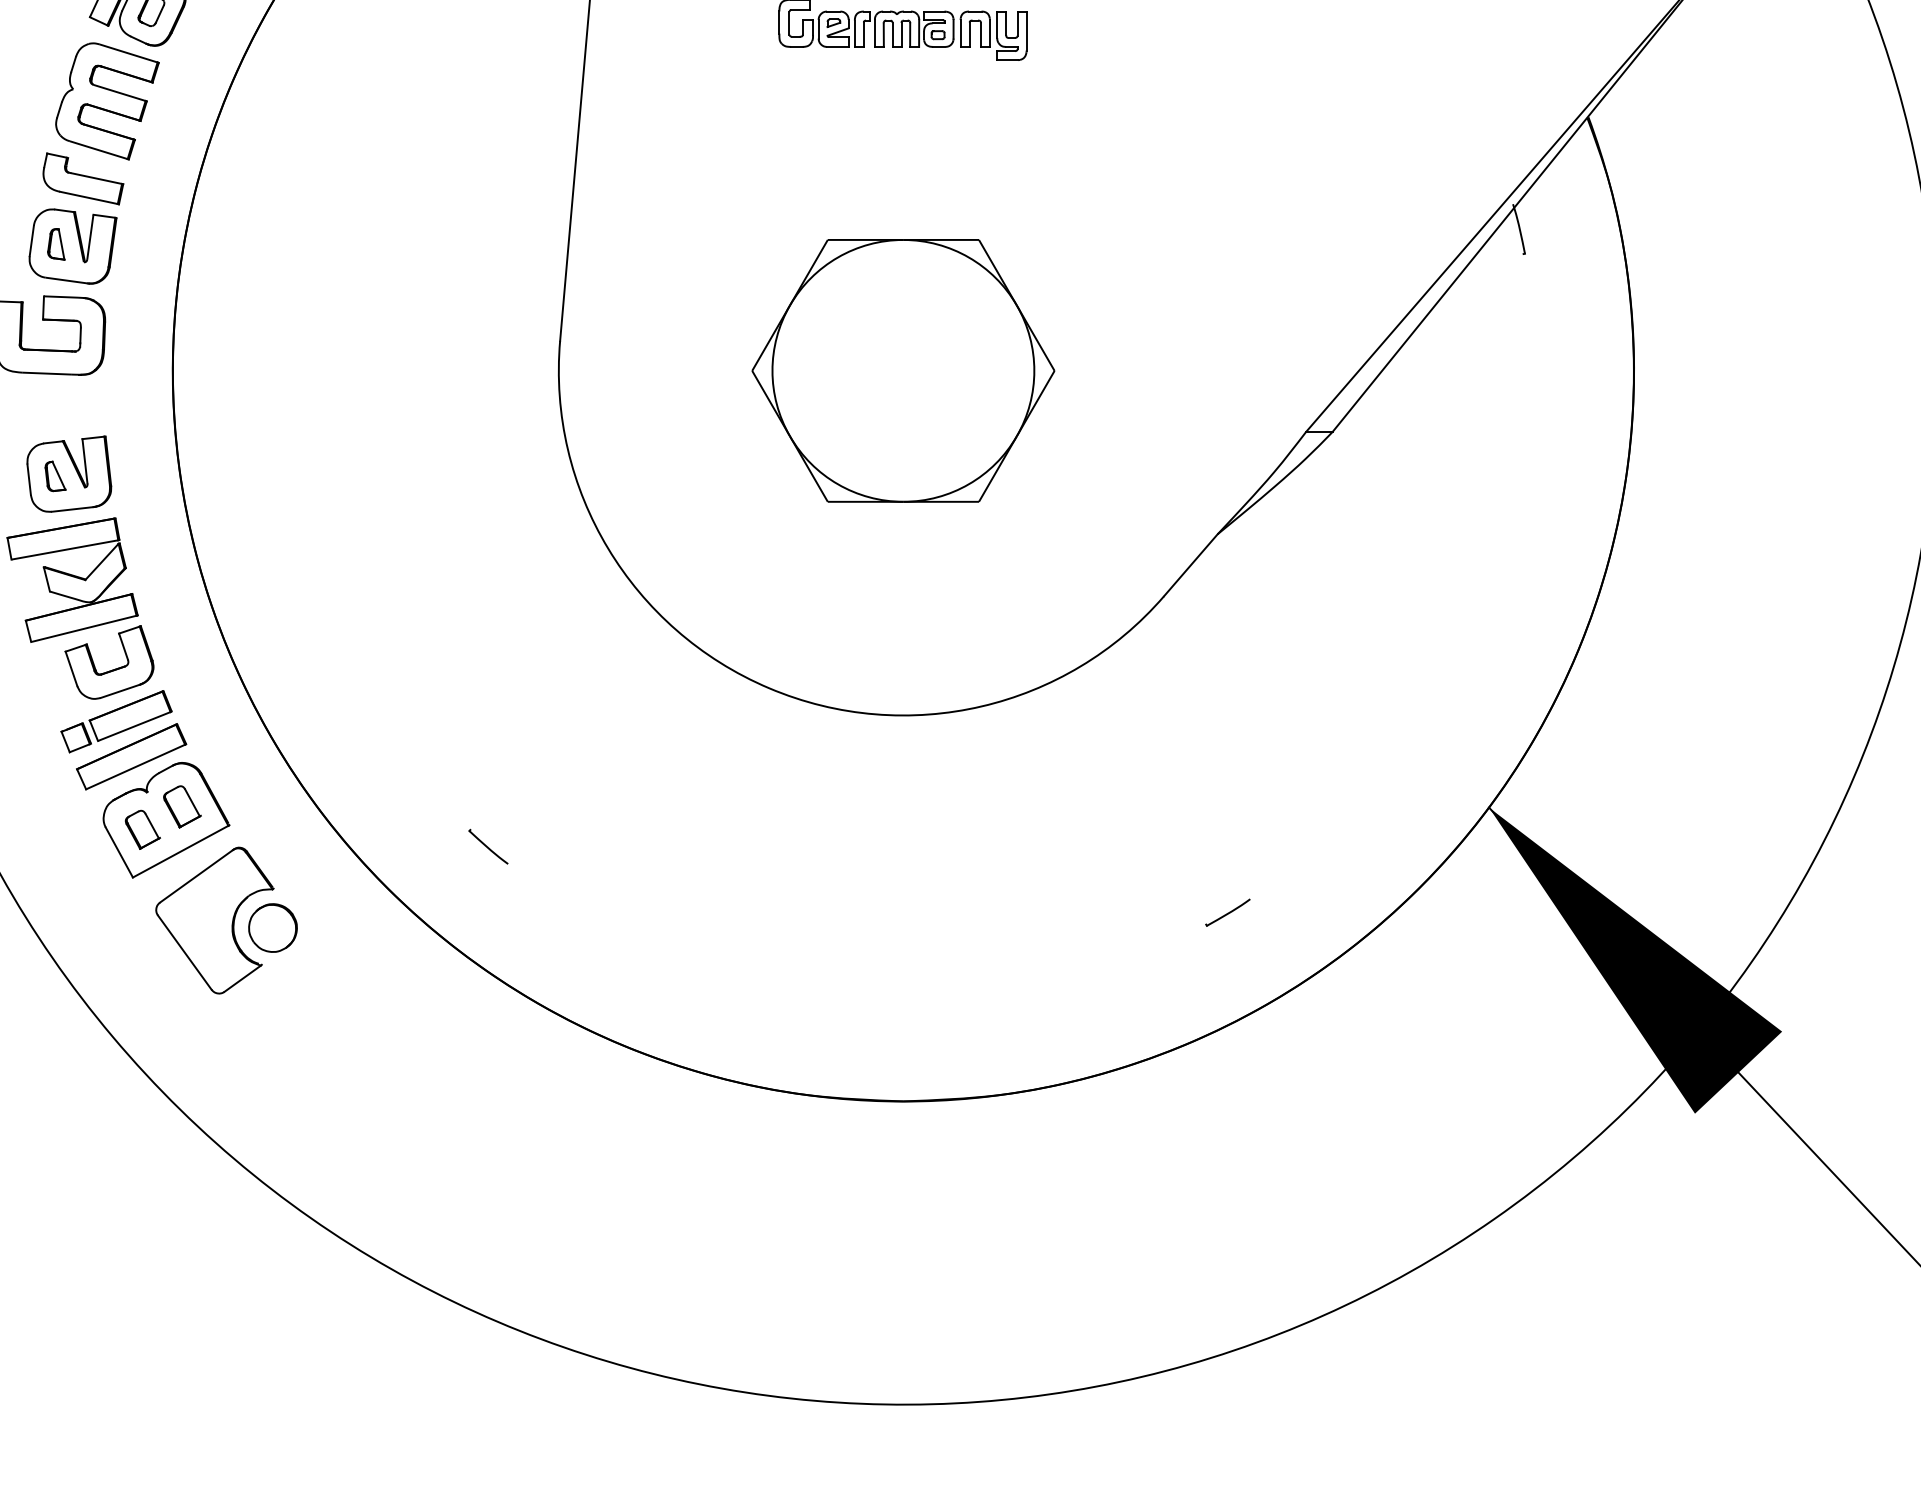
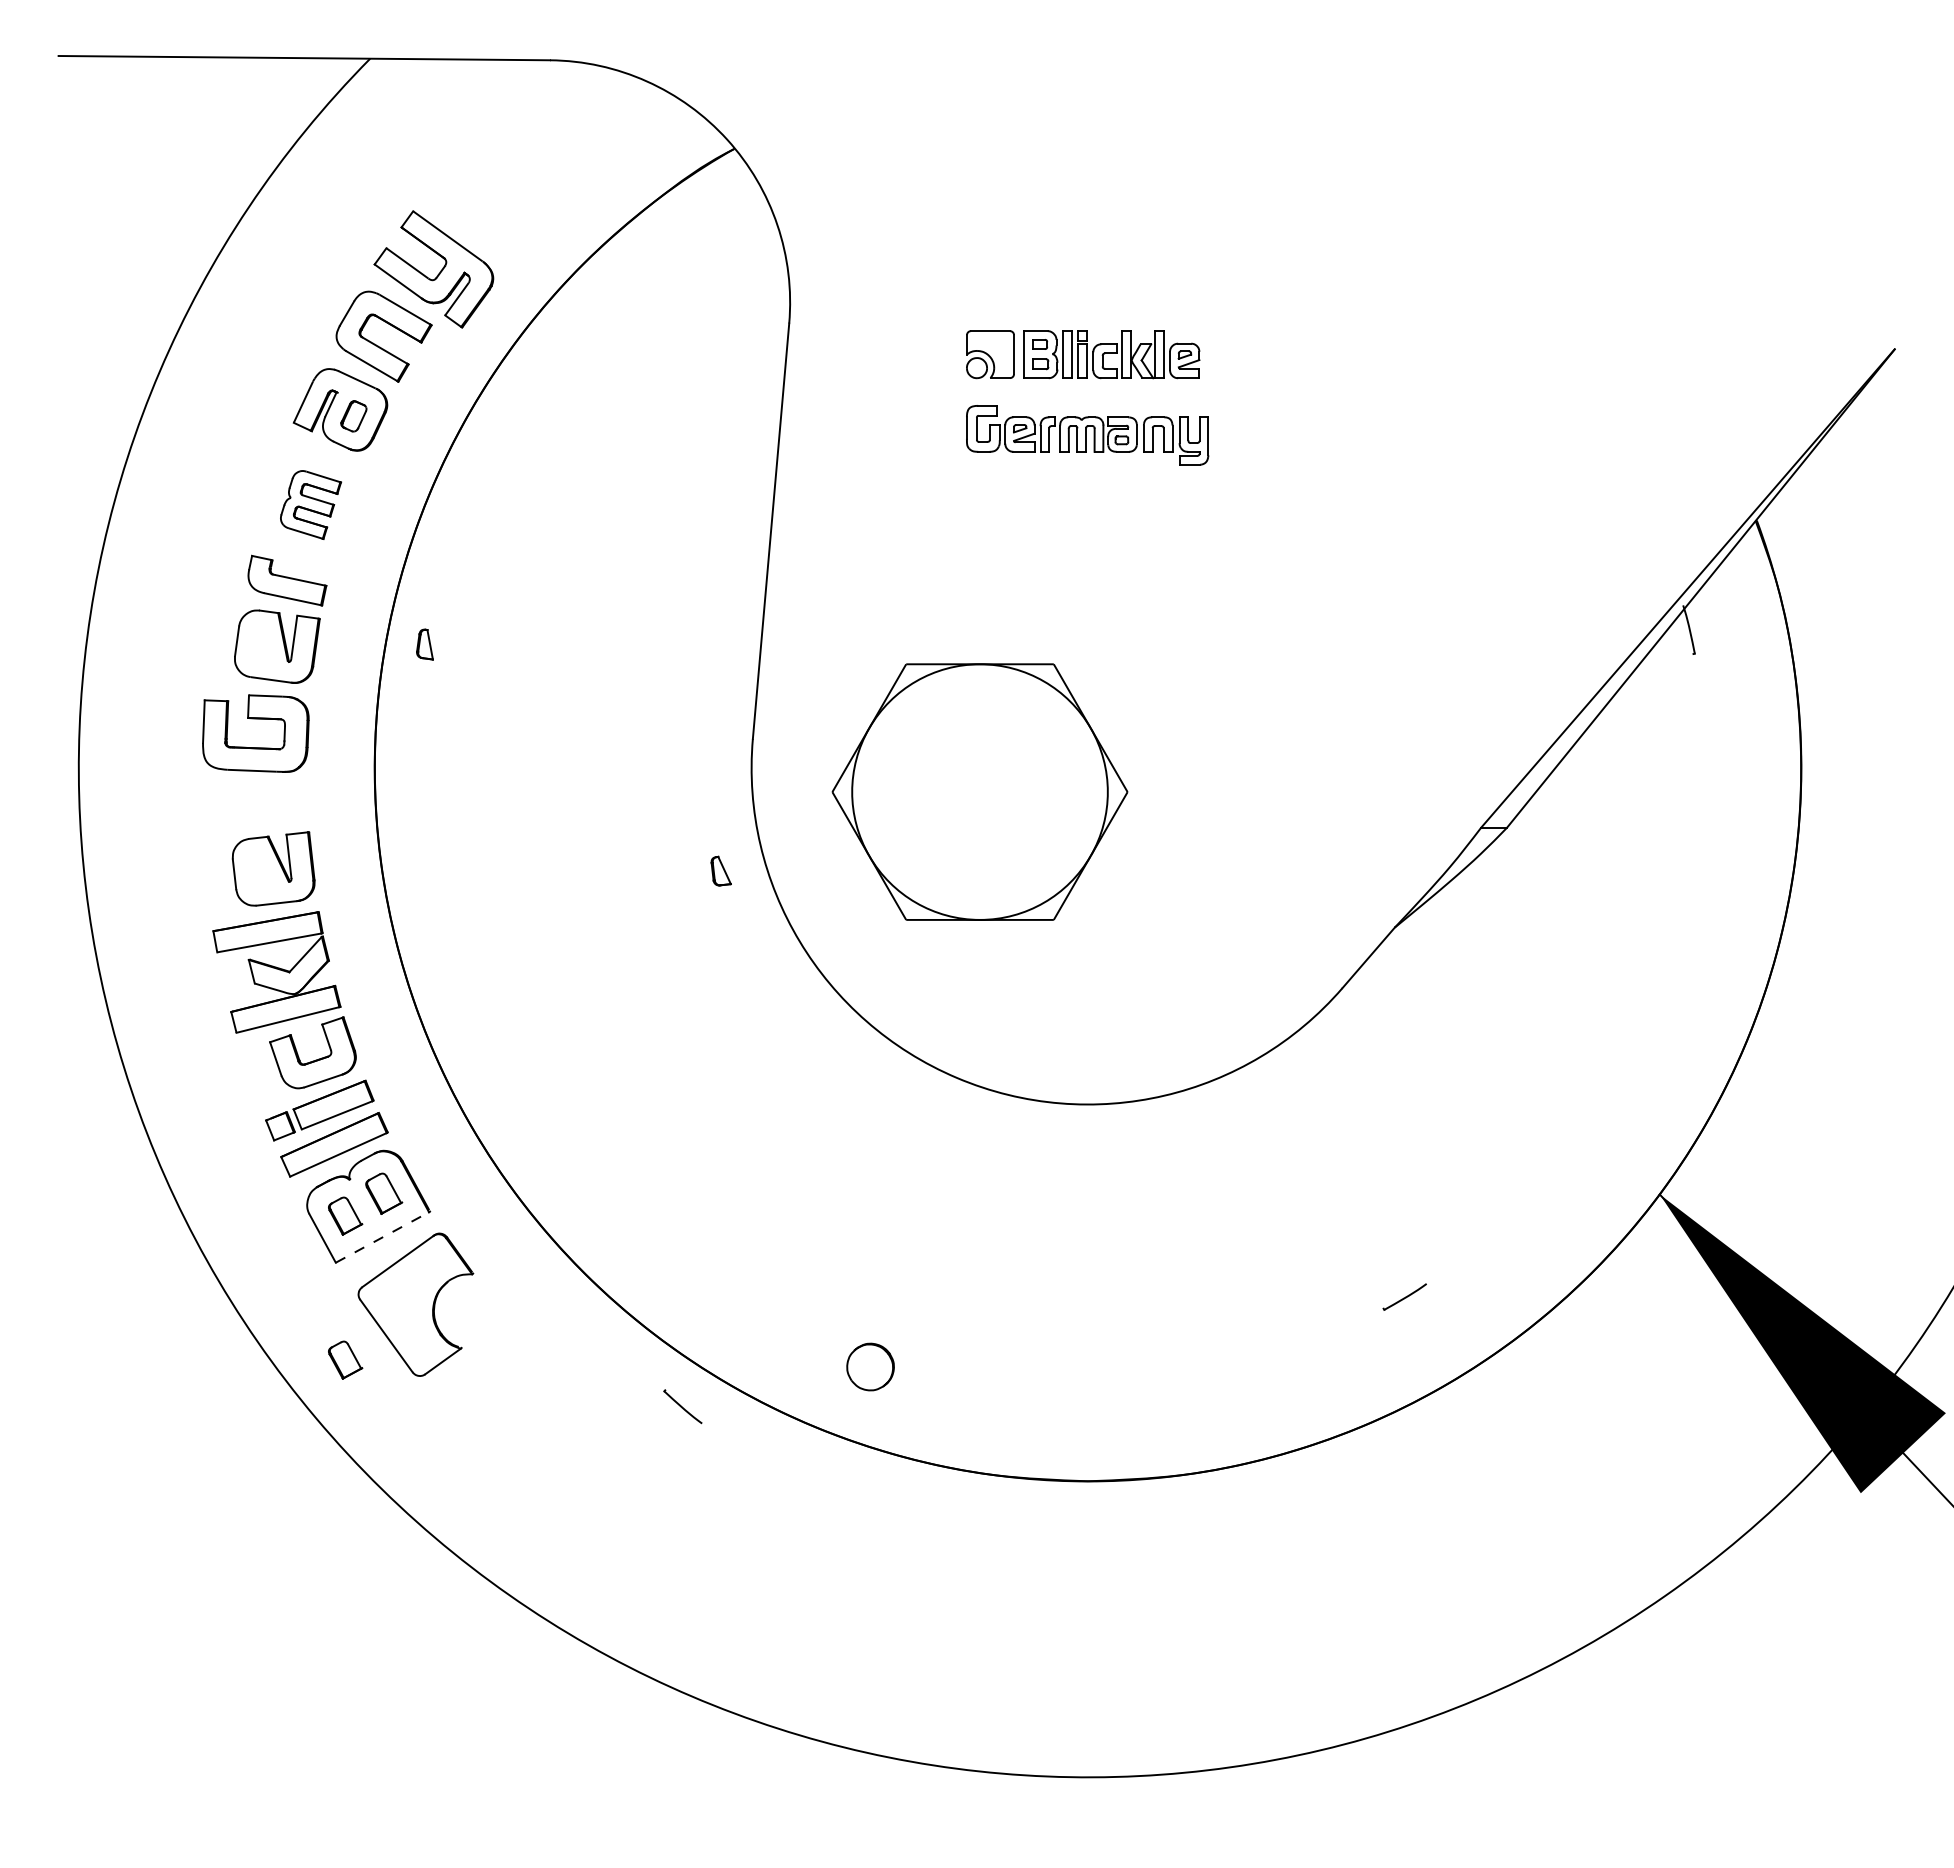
part: (107, 100) -> (310, 504), size x0.6
part: (55, 244) -> (424, 644), moved
part: (902, 370) -> (979, 791), moved
part: (54, 475) -> (720, 870), moved
part: (488, 846) -> (682, 1406), moved
line: (180, 851) -> (382, 1237), solid -> dashed
part: (272, 927) -> (870, 1366), moved
part: (142, 976) -> (345, 1359), added

